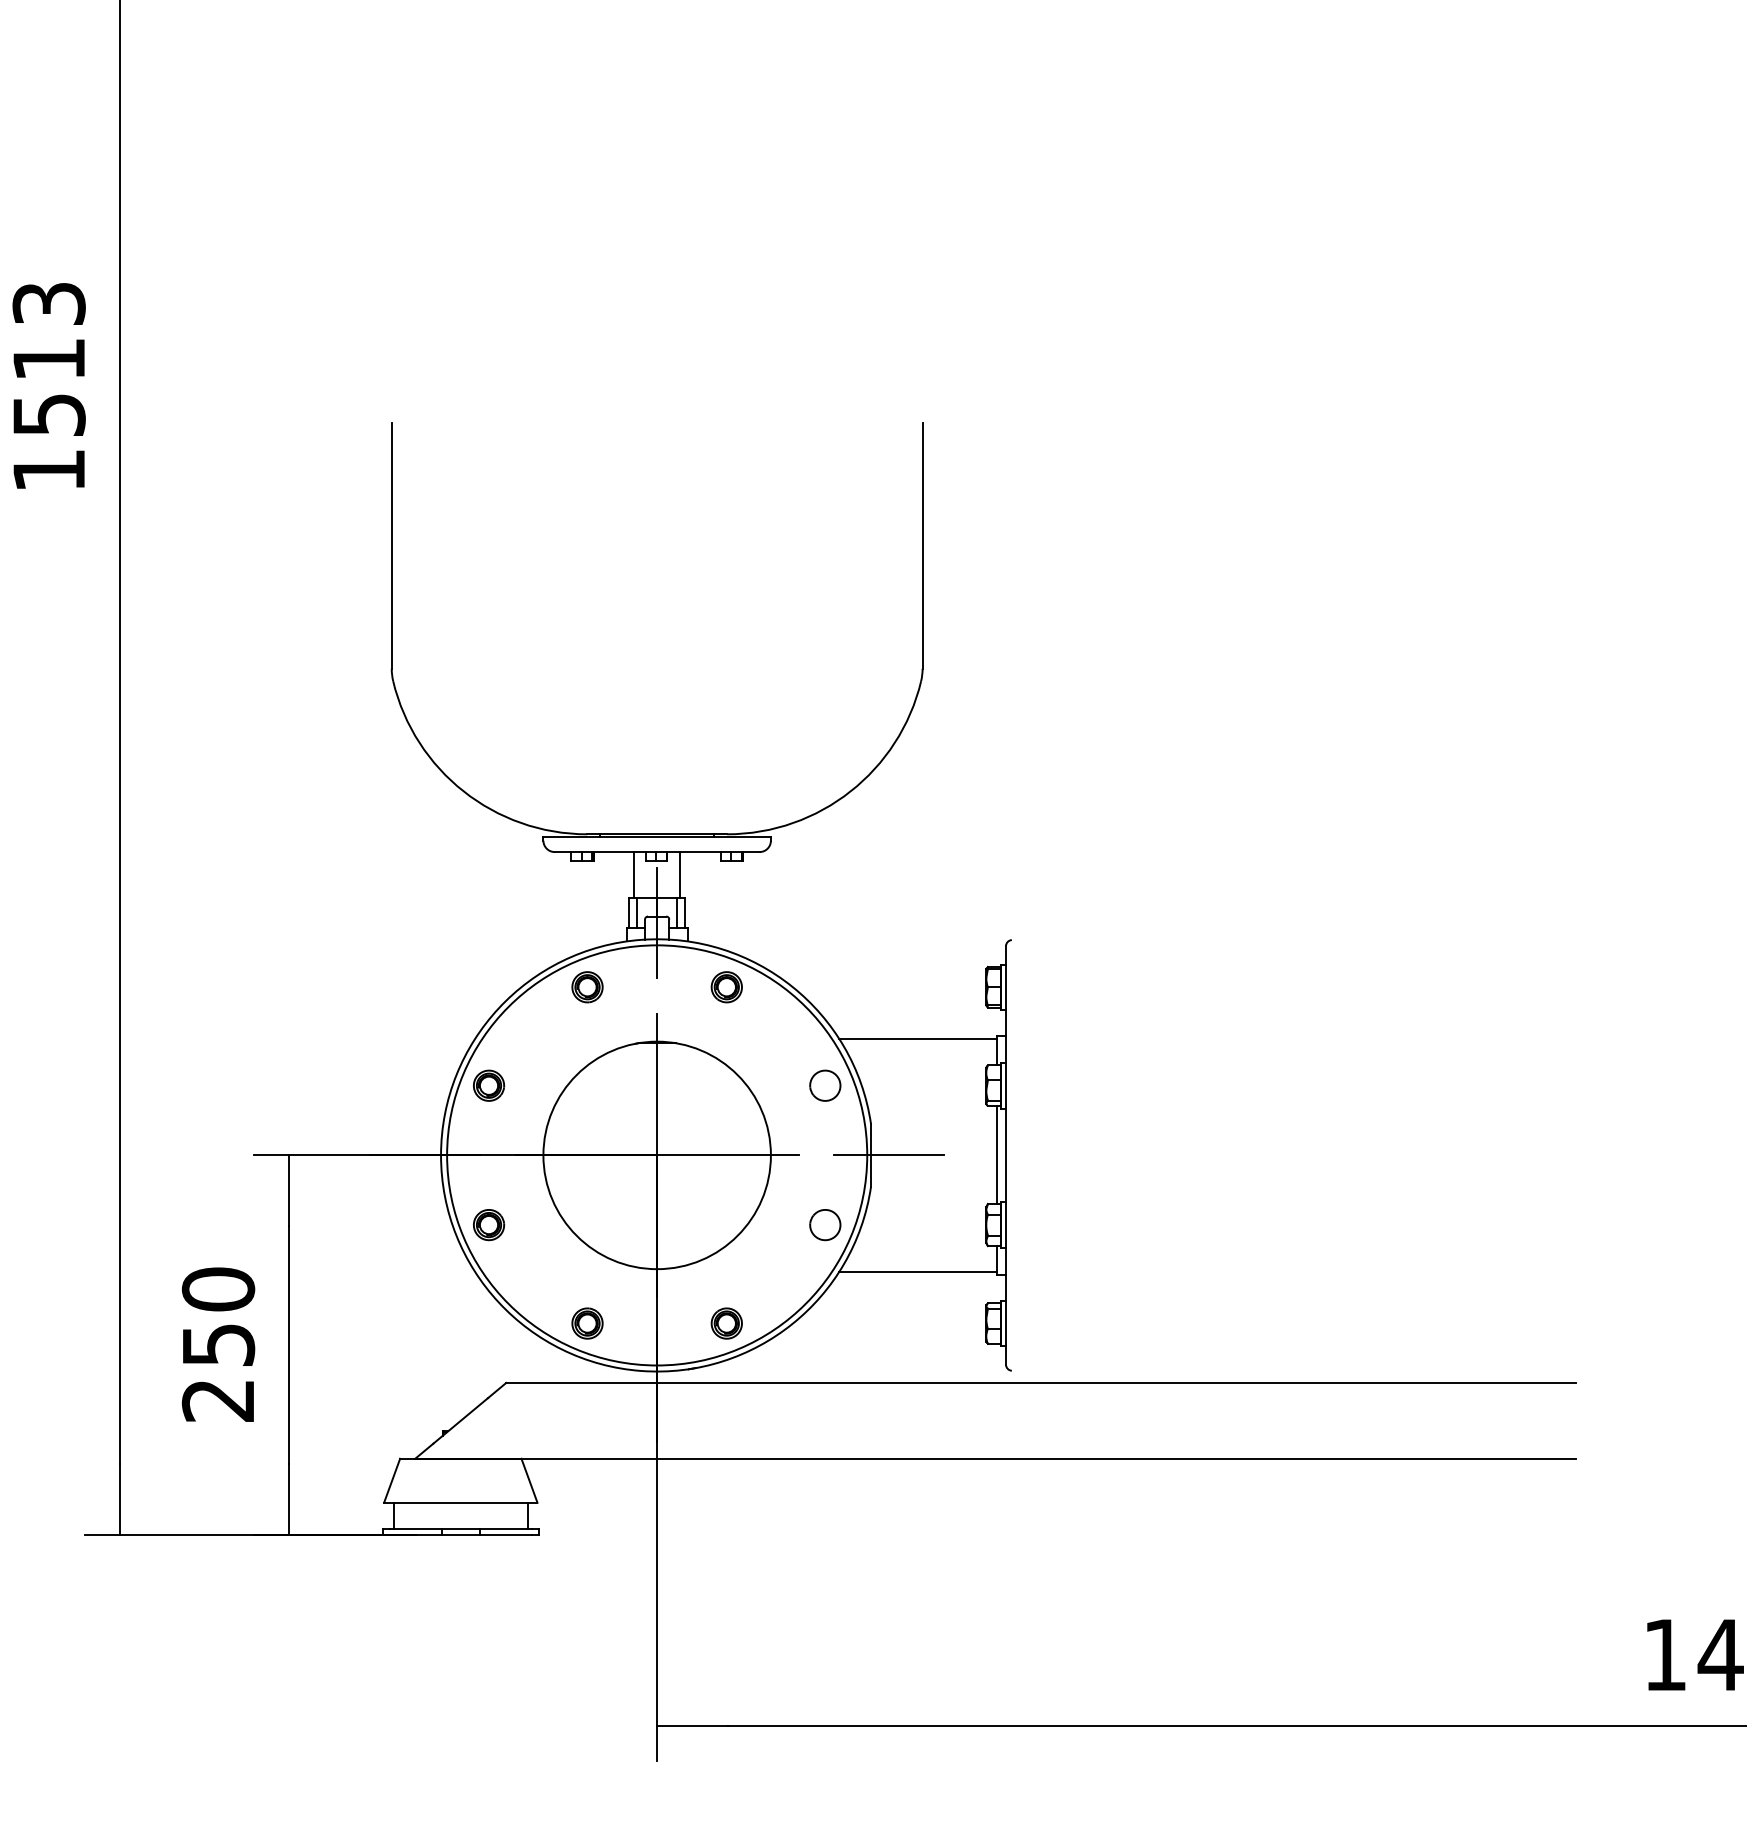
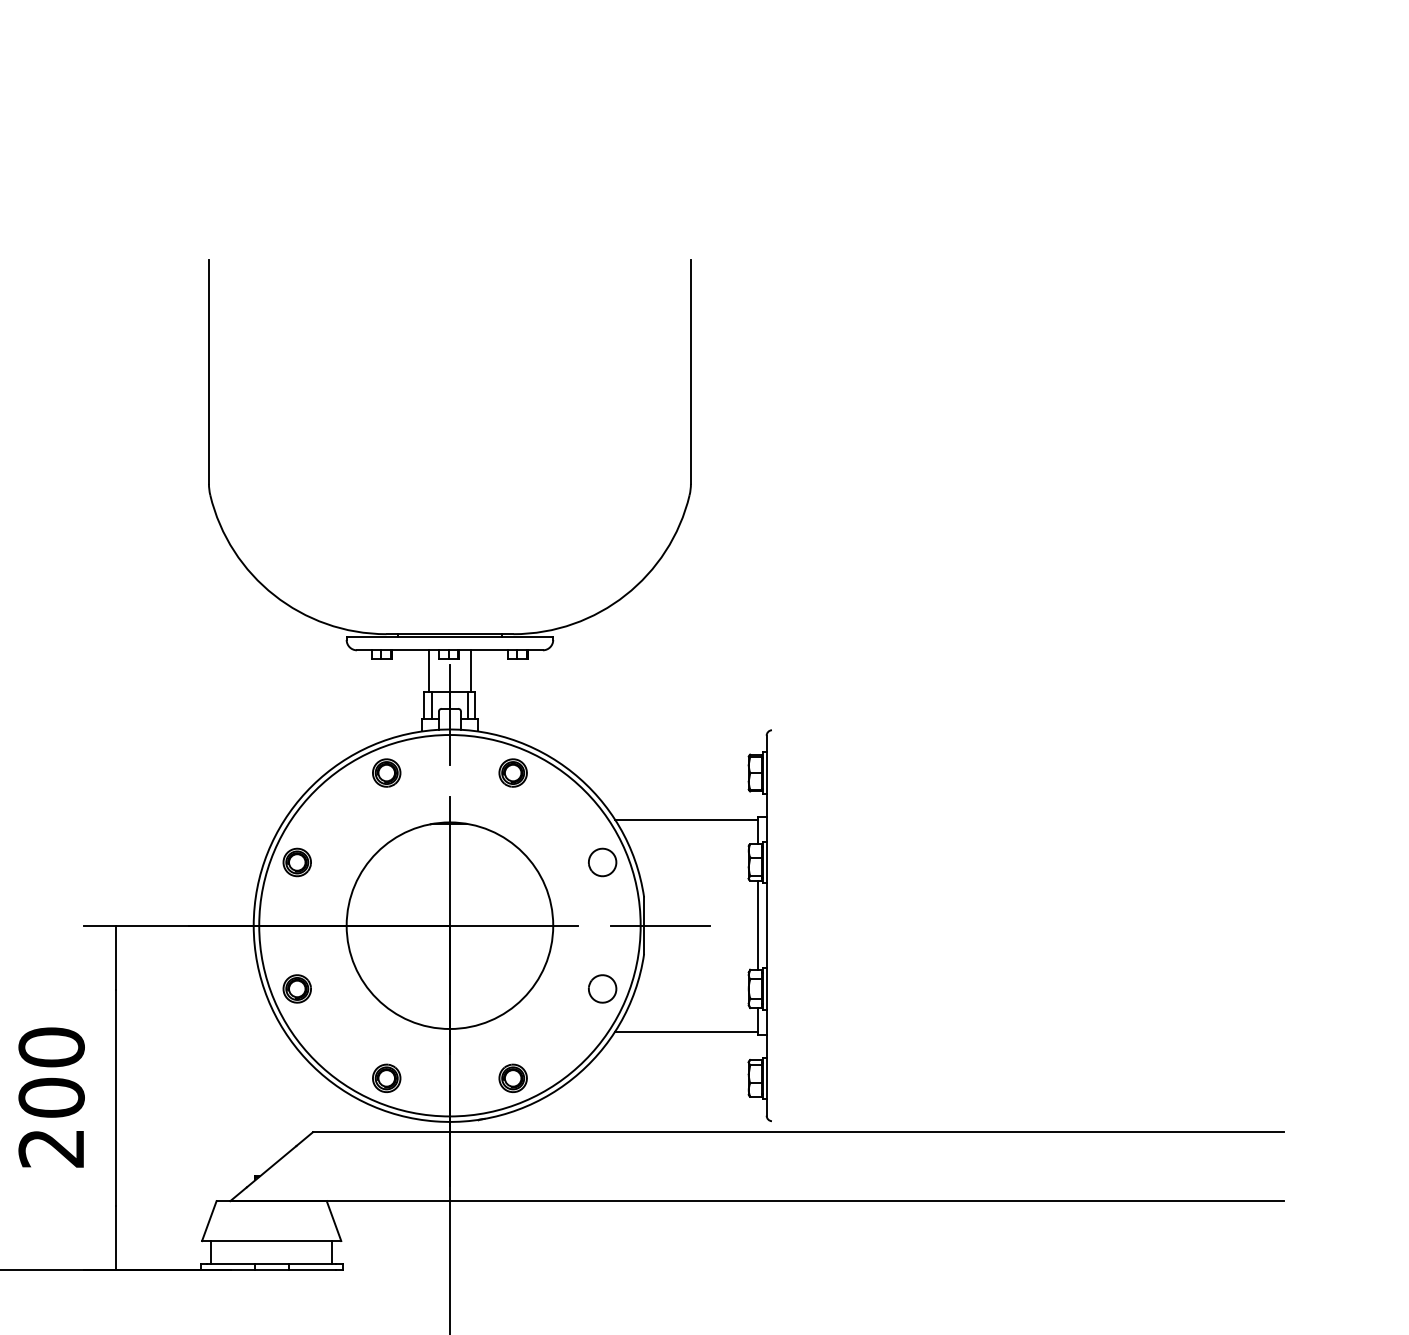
text: (218, 1344) -> (51, 1097), 250 -> 200

